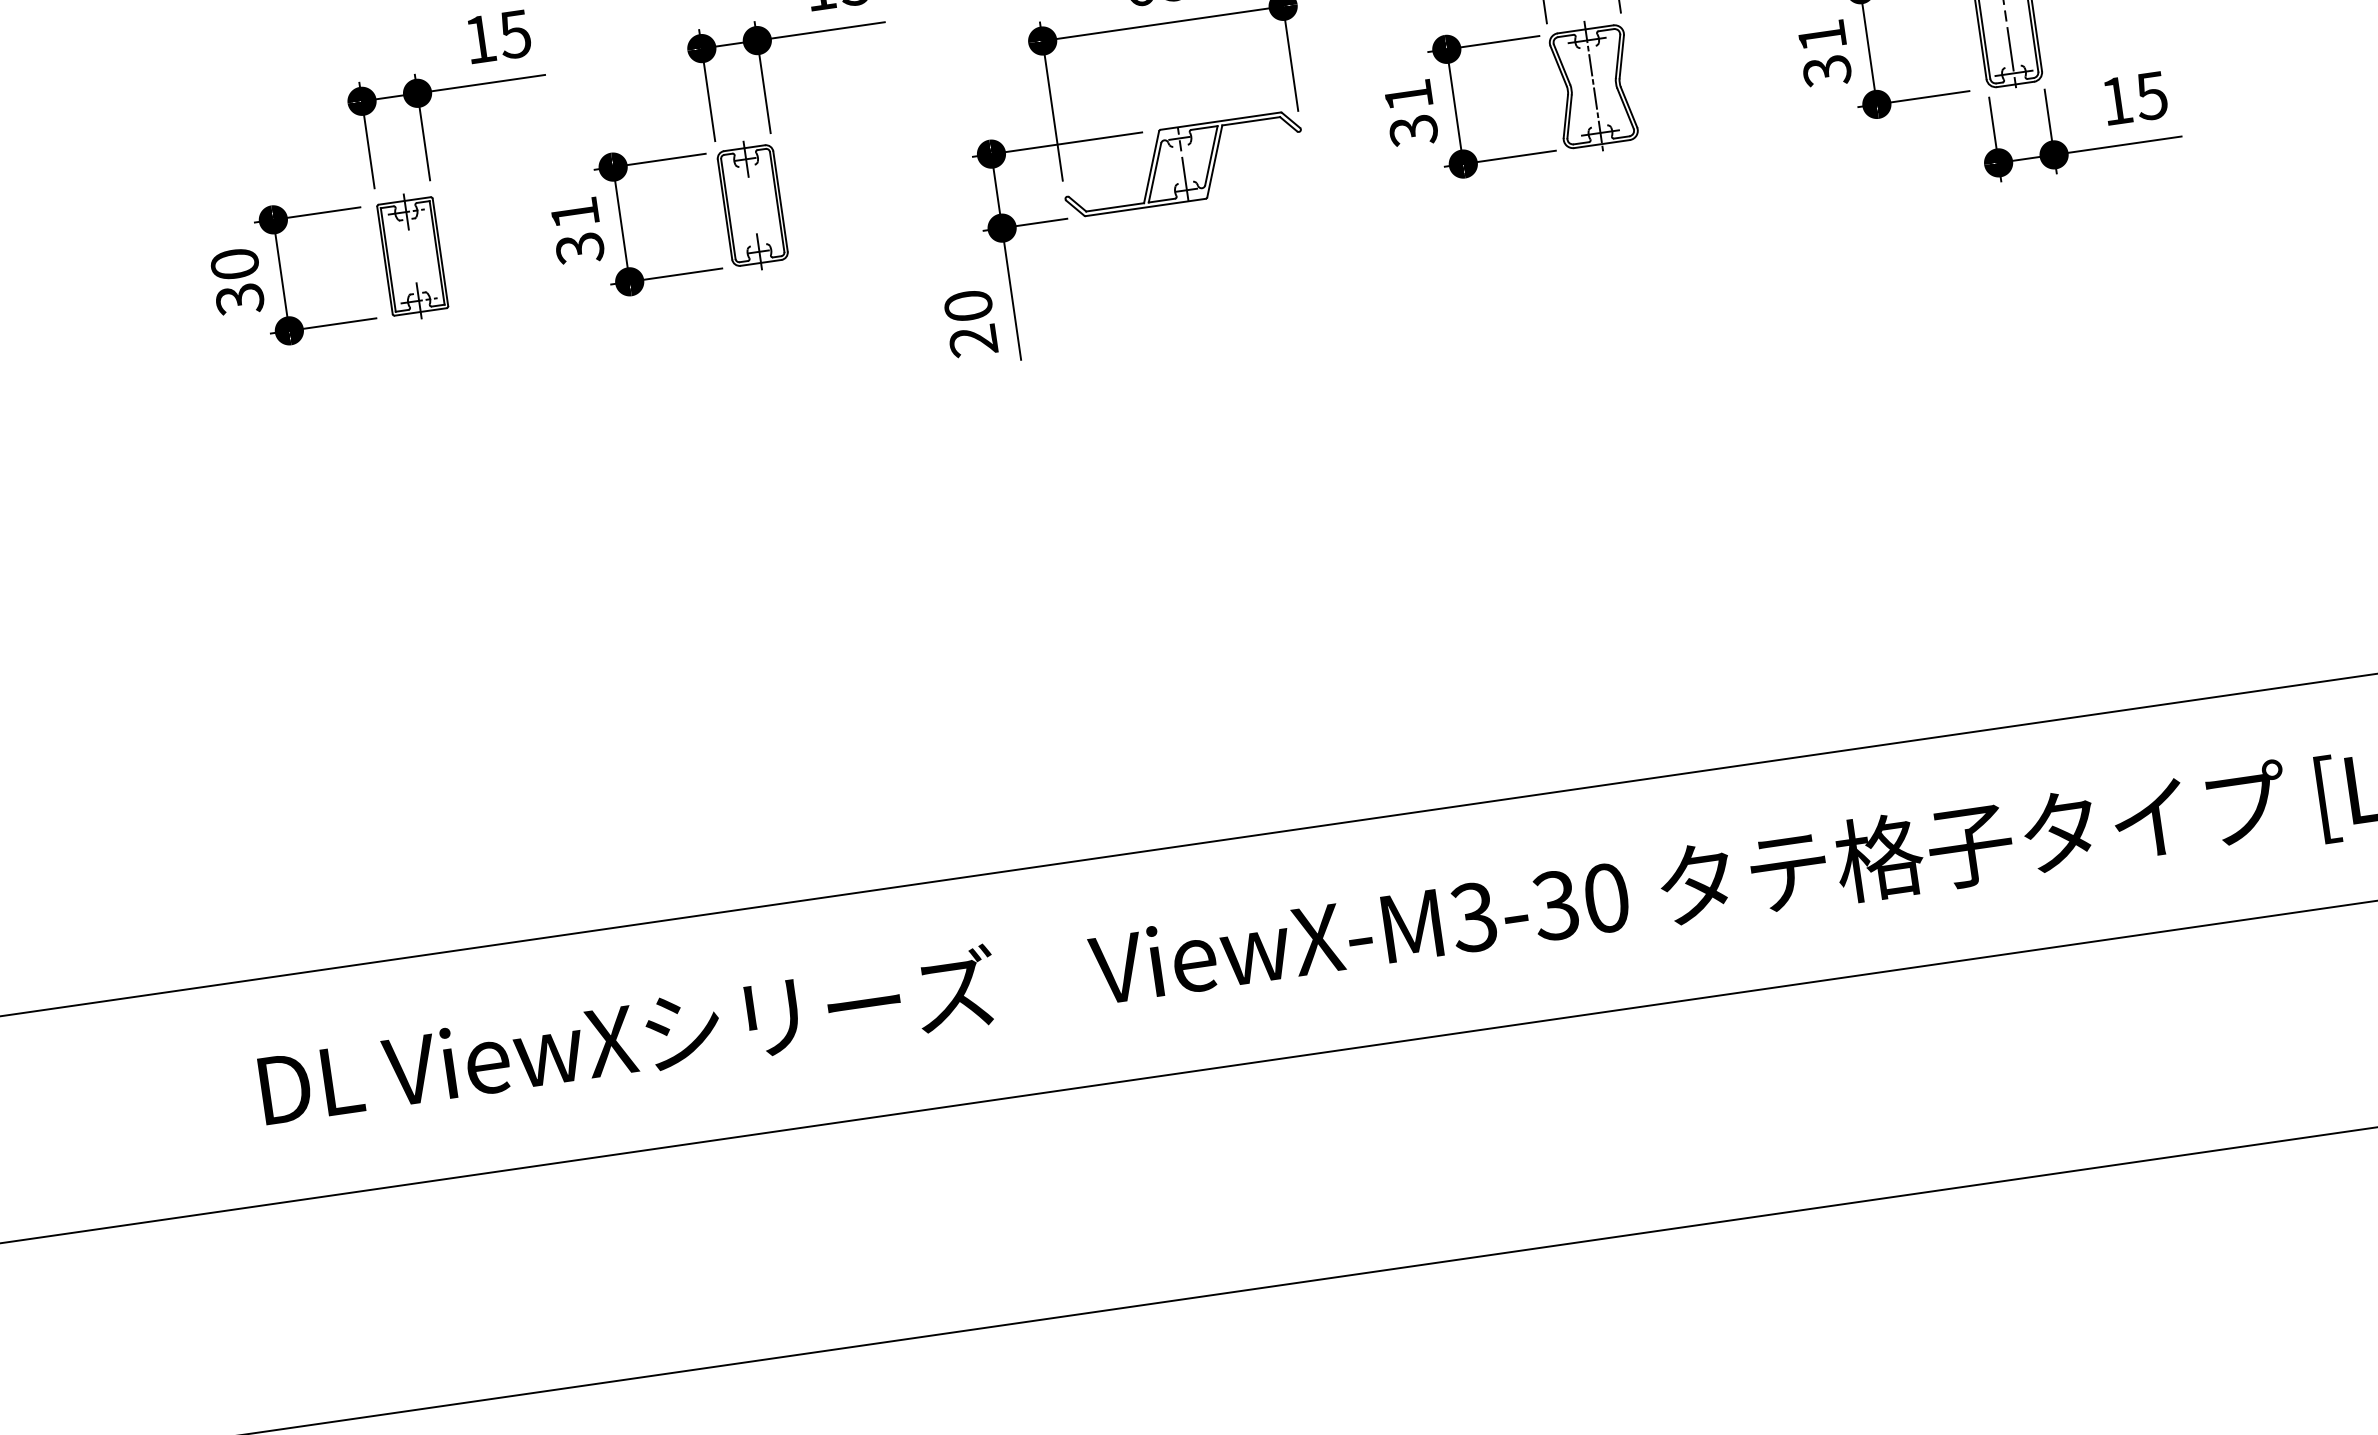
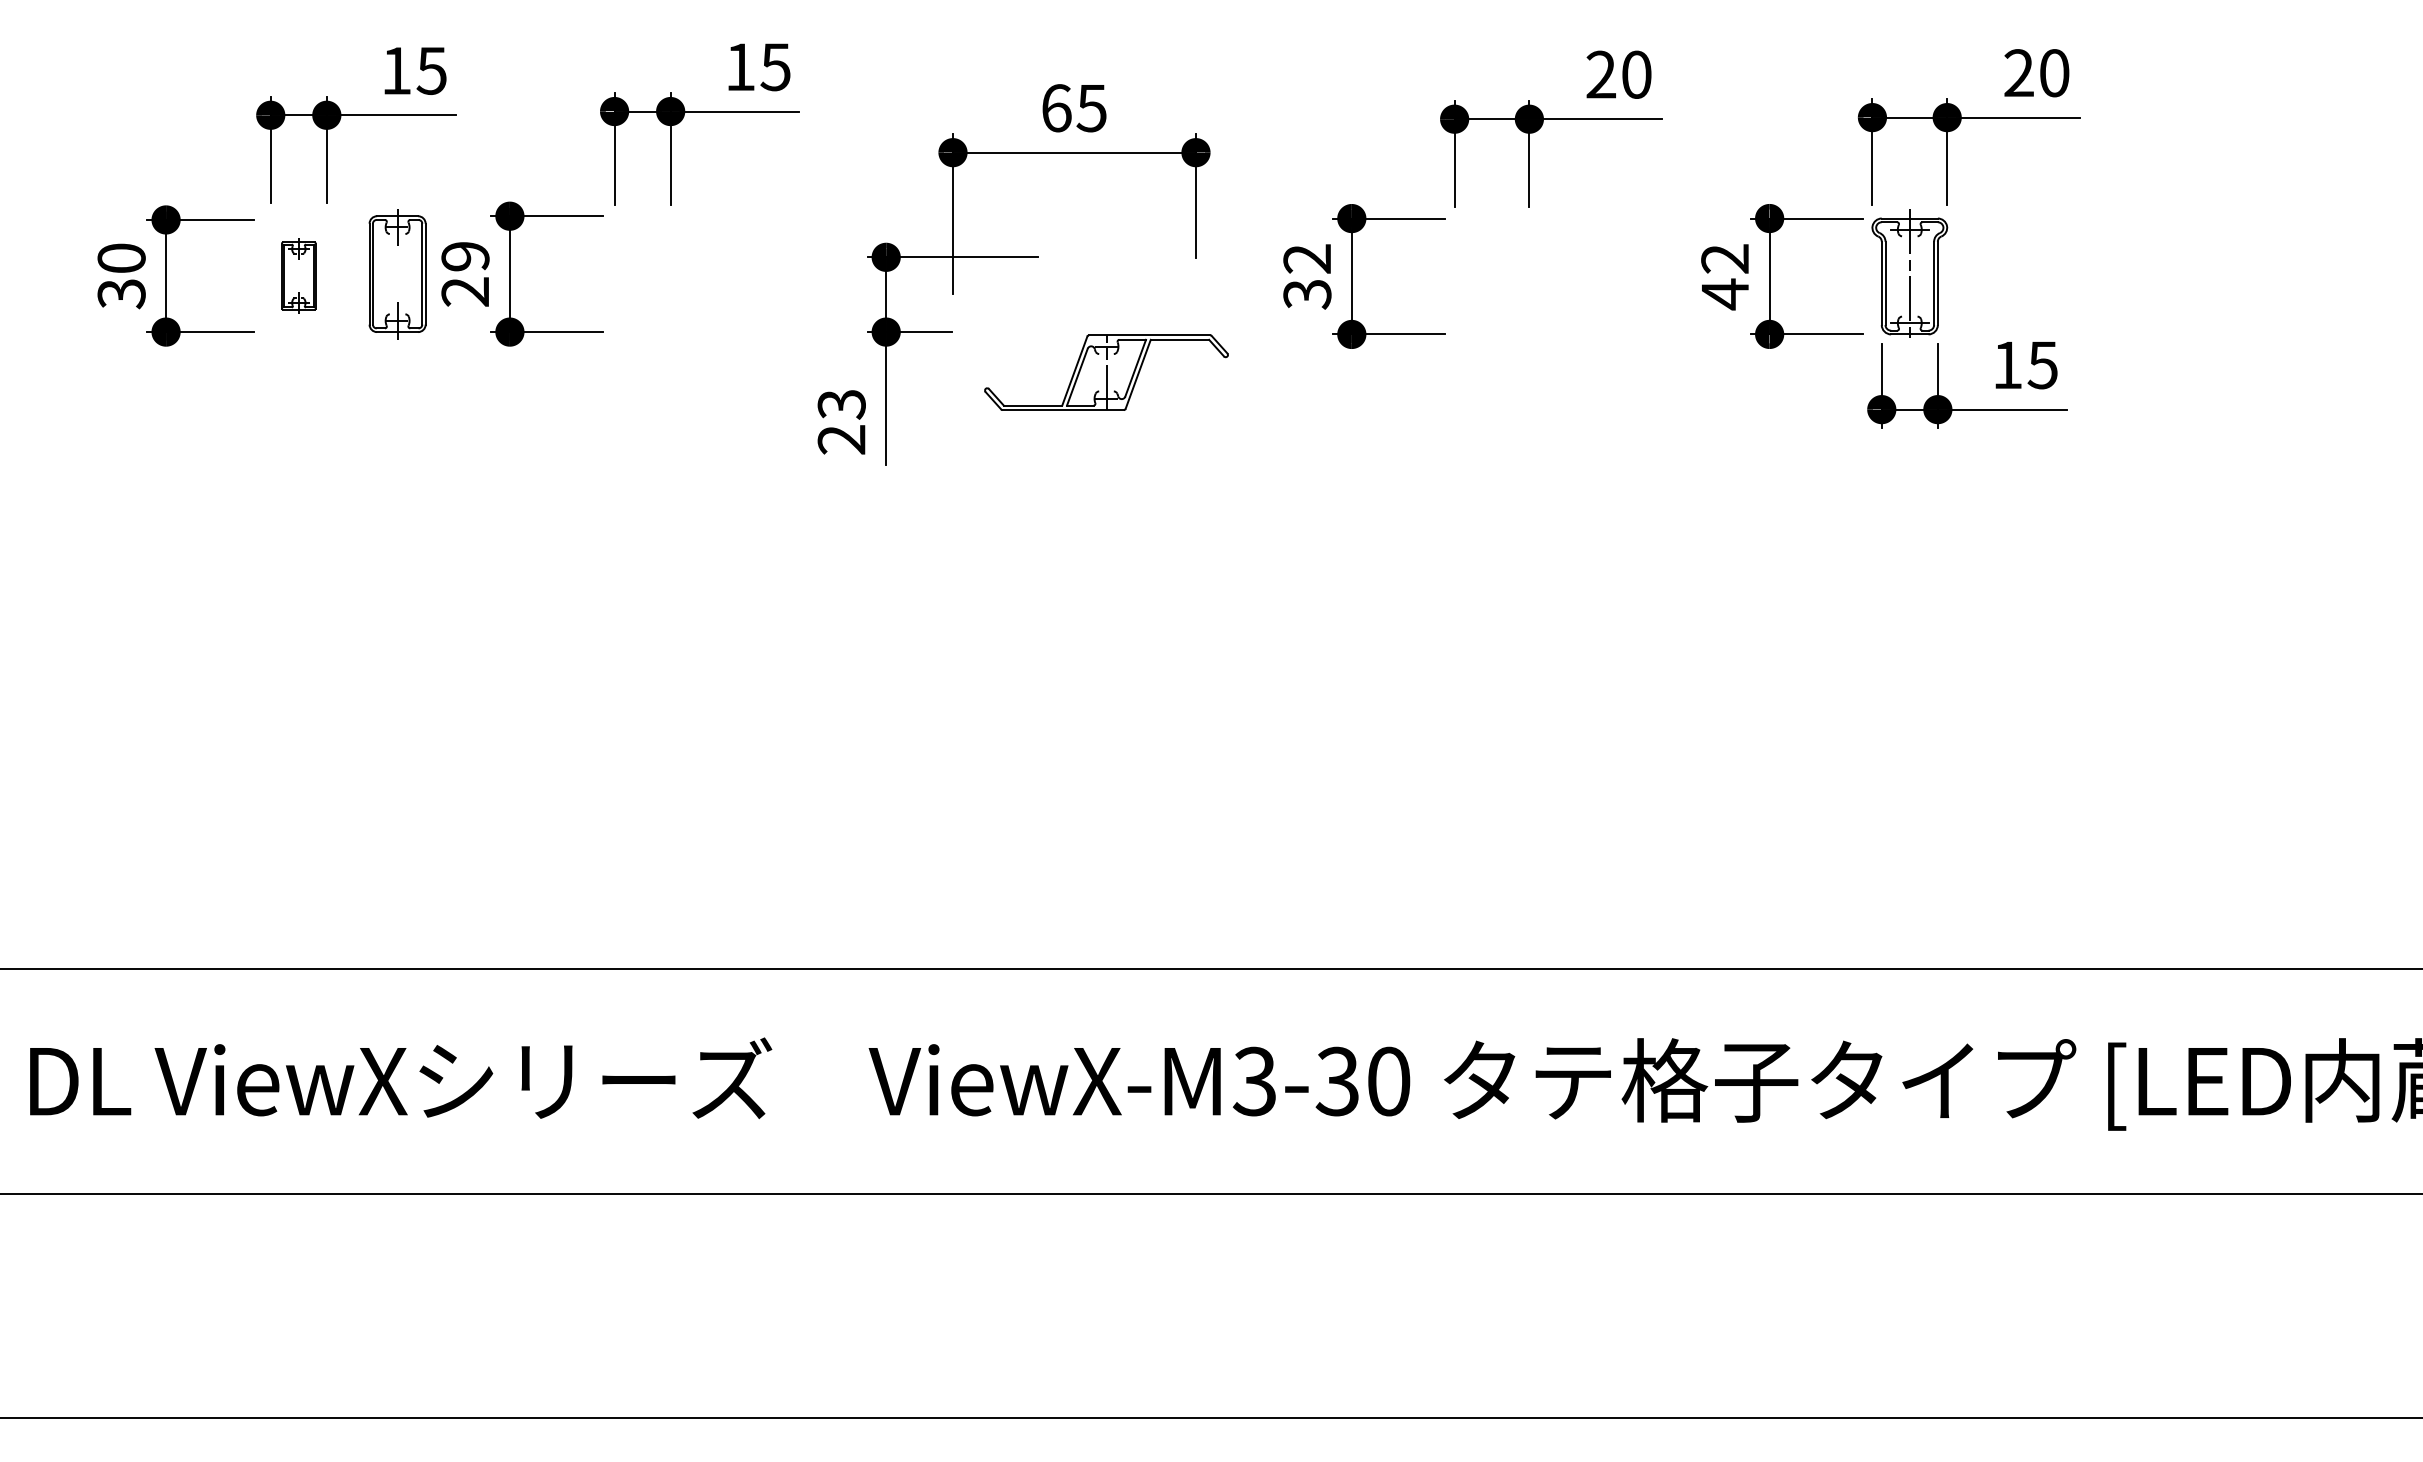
text: (1825, 54) -> (1725, 277), 31 -> 42
part: (1593, 85) -> (1491, 275), removed
text: (1407, 95) -> (1306, 258), 31 -> 32
part: (1183, 164) -> (1106, 372), moved
part: (752, 205) -> (397, 274), moved
text: (577, 231) -> (465, 274), 31 -> 29
part: (412, 255) -> (298, 275), size x0.6
text: (968, 306) -> (841, 404), 20 -> 23

